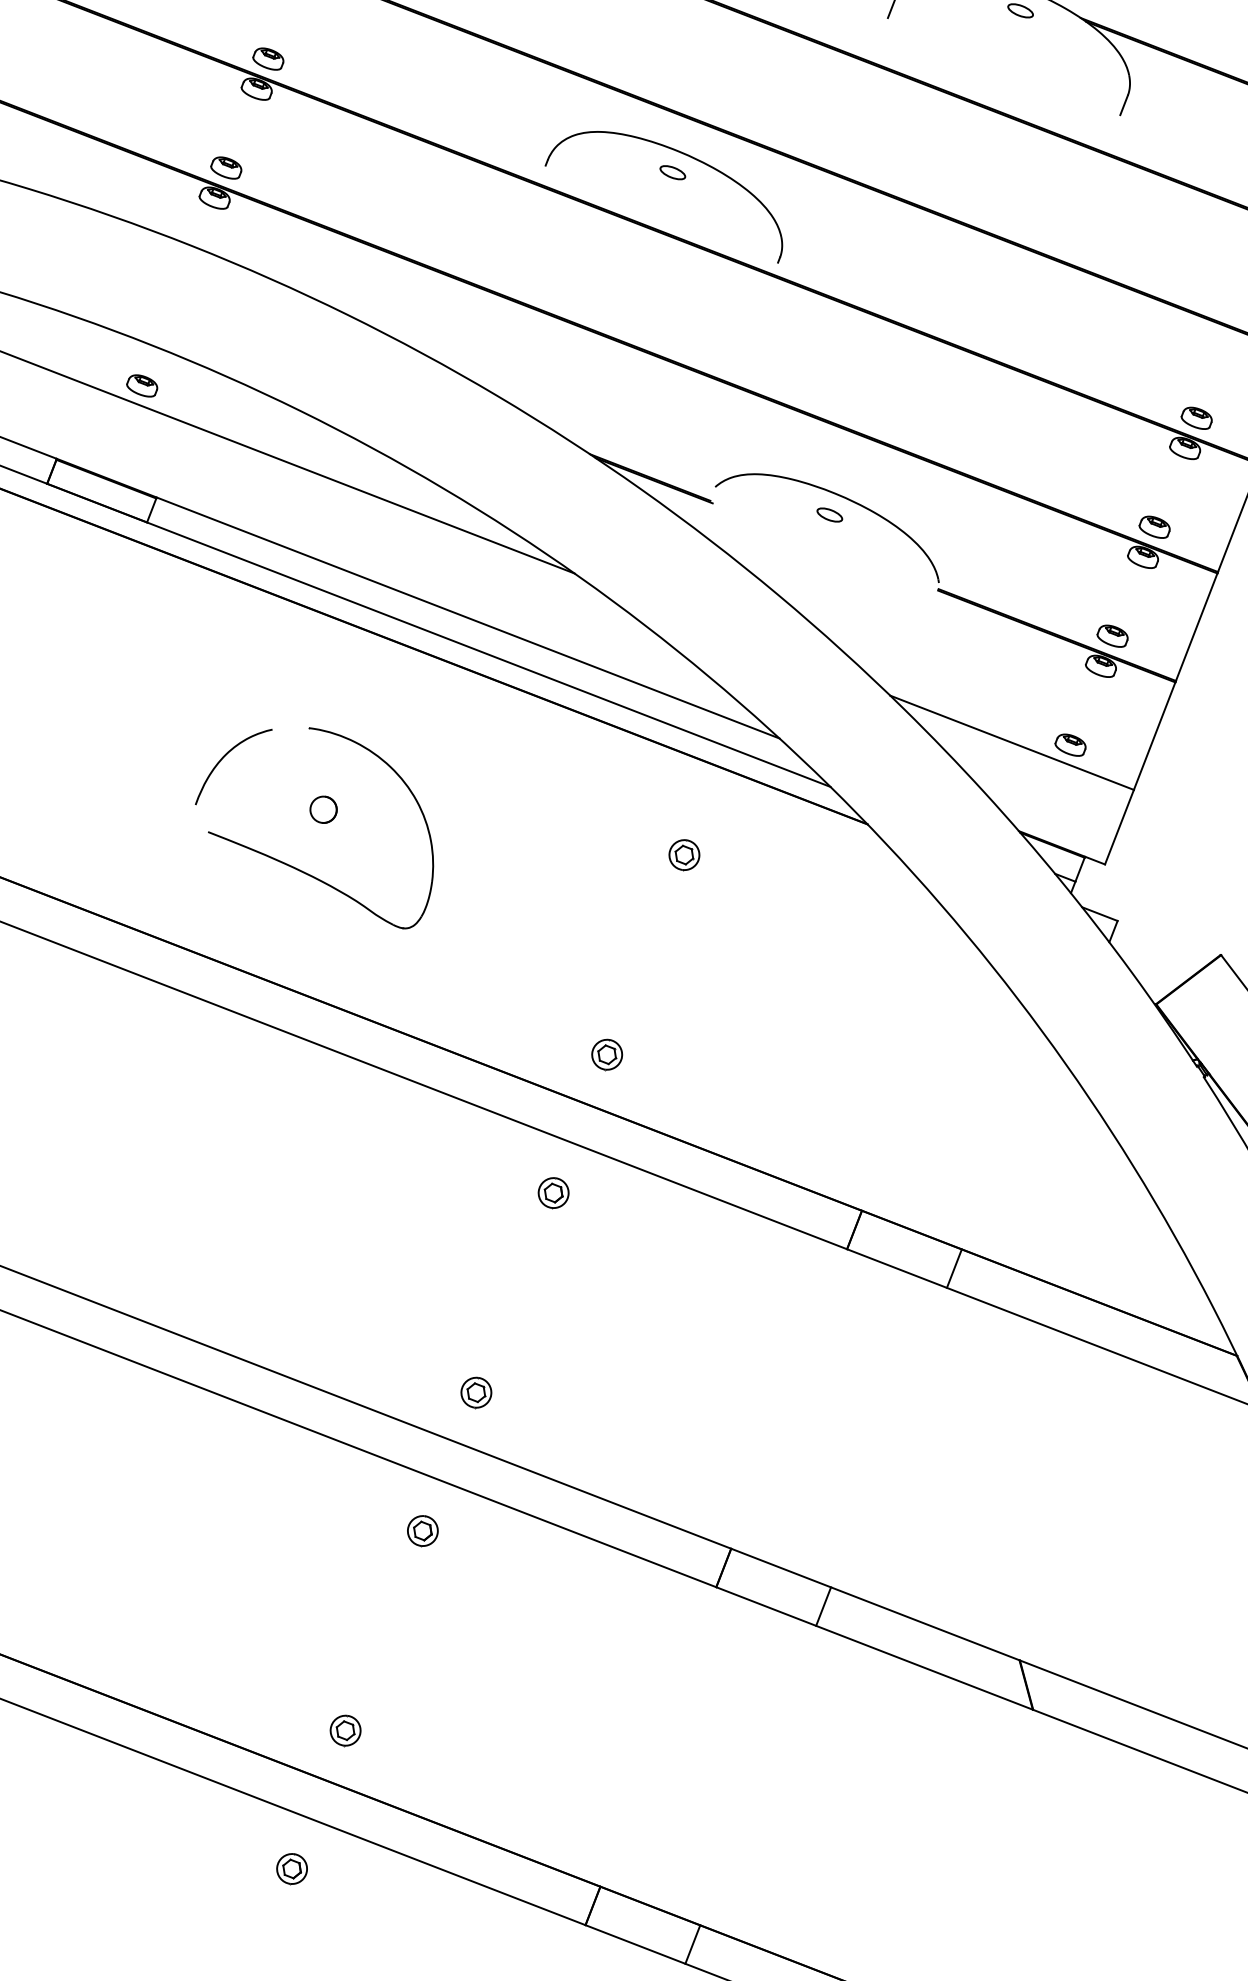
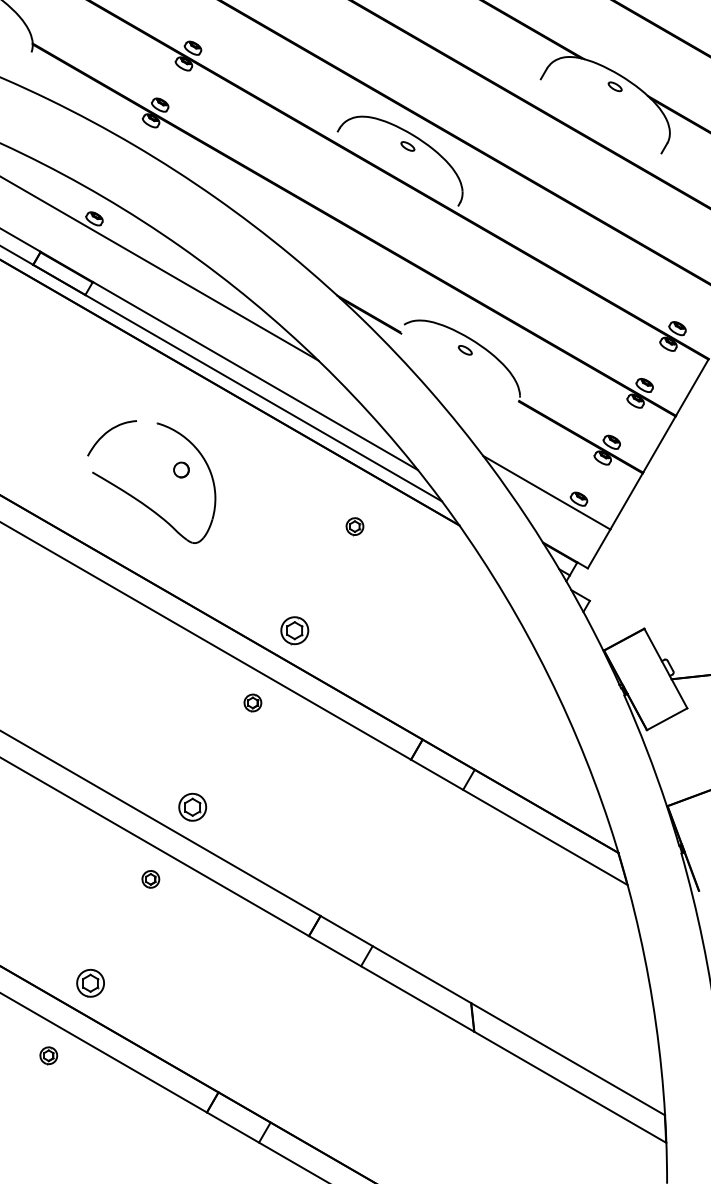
part: (323, 808) -> (181, 469), moved
part: (606, 1054) -> (294, 630), size x1.6
part: (475, 1391) -> (192, 806), size x1.6
part: (345, 1730) -> (90, 983), size x1.6

